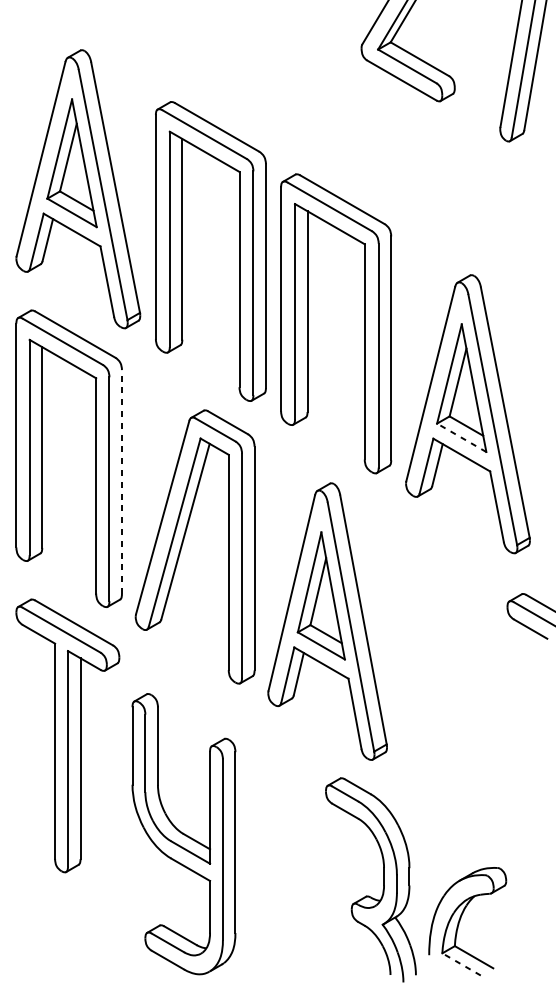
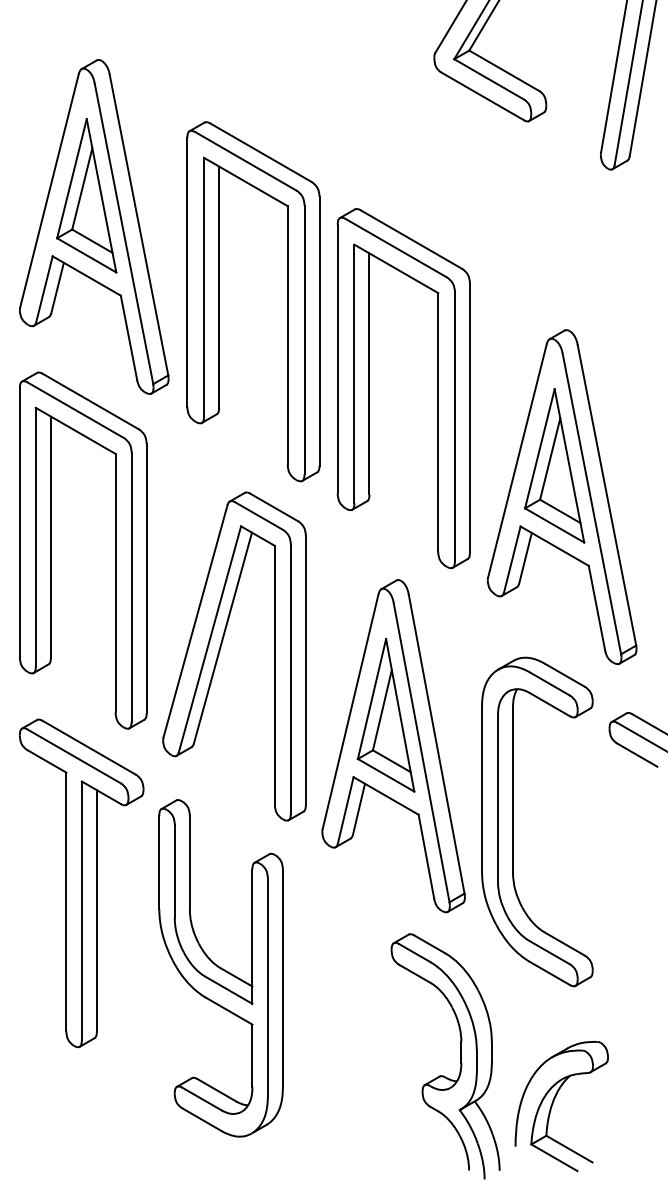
line: (461, 437) -> (554, 525), dashed -> solid
line: (121, 482) -> (146, 578), dashed -> solid
part: (427, 684) -> (513, 821), added
part: (183, 834) -> (220, 968), moved
line: (461, 964) -> (554, 1157), dashed -> solid

